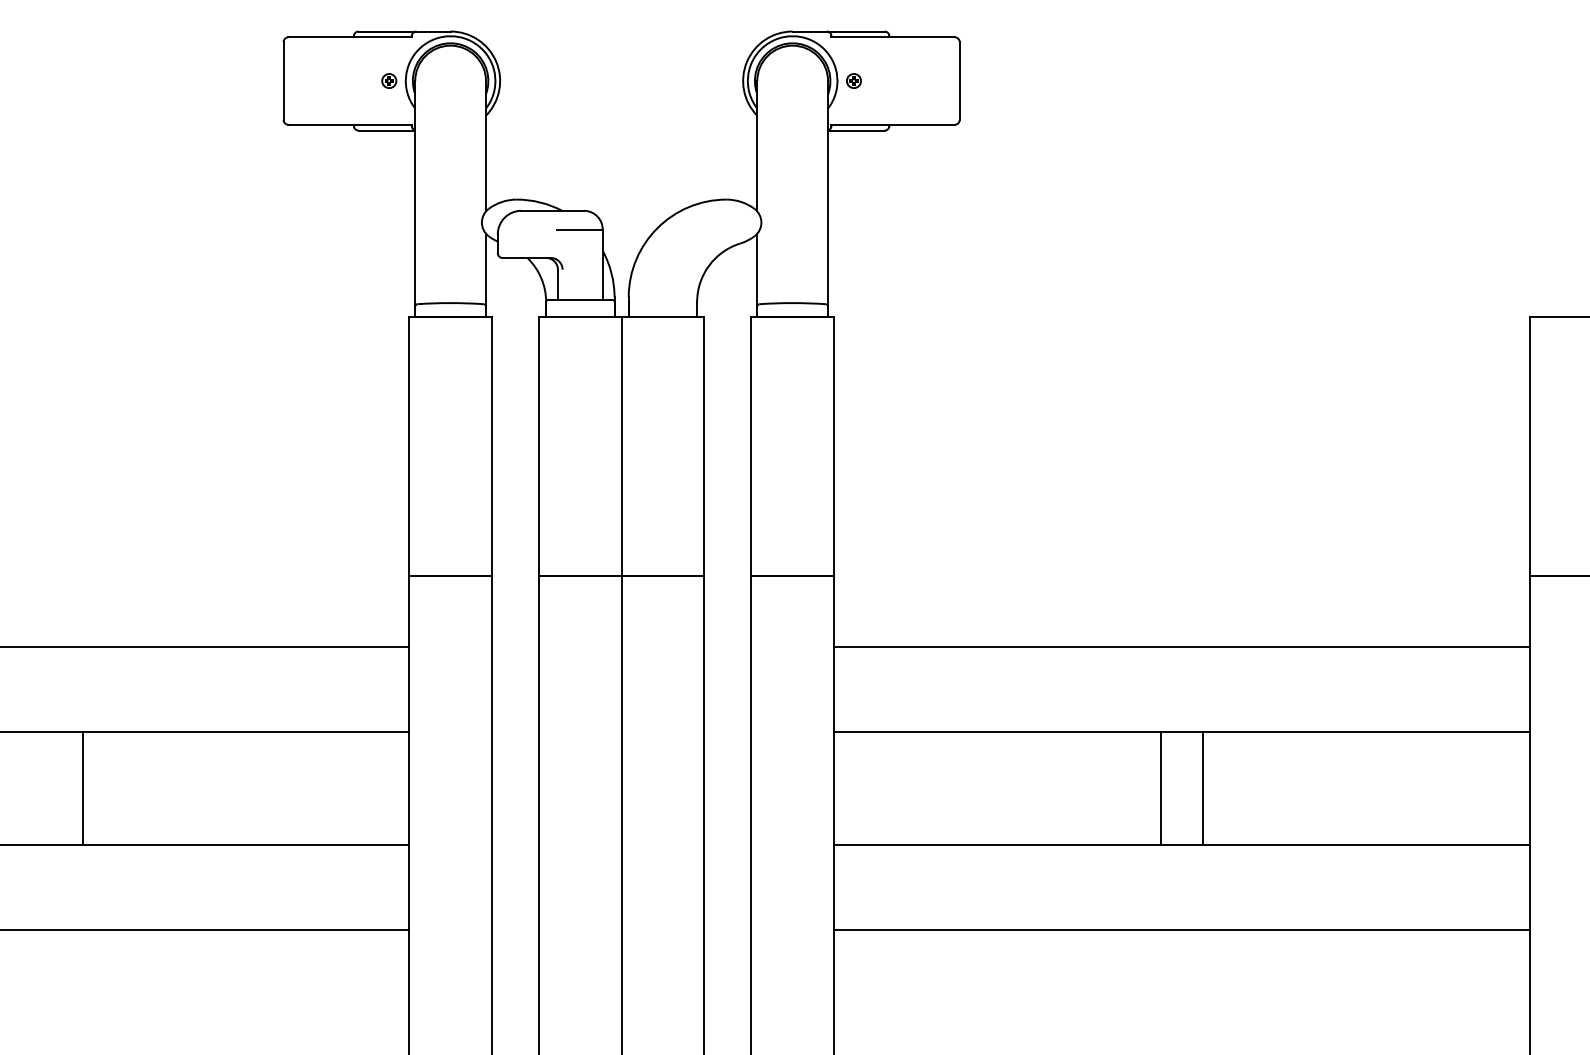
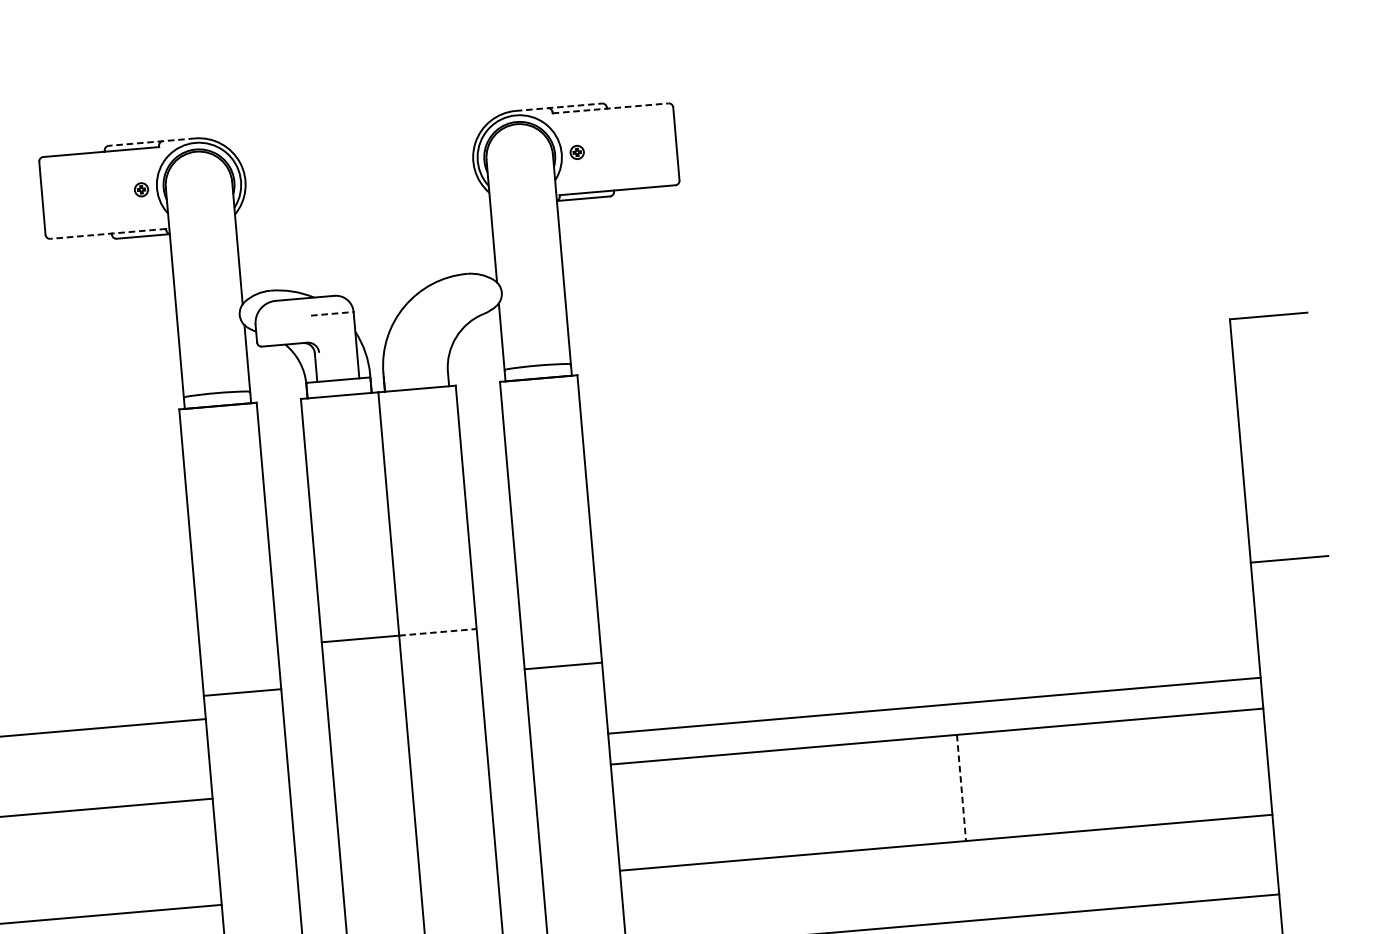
line: (404, 31) -> (151, 142), solid -> dashed
line: (838, 31) -> (558, 107), solid -> dashed
line: (893, 37) -> (610, 108), solid -> dashed
line: (350, 124) -> (108, 233), solid -> dashed
line: (579, 229) -> (331, 313), solid -> dashed
line: (450, 576) -> (242, 692), moved
line: (663, 576) -> (438, 632), solid -> dashed
line: (792, 576) -> (563, 666), moved
line: (1181, 647) -> (934, 706), moved
line: (1160, 788) -> (921, 791), removed
line: (1203, 788) -> (961, 787), solid -> dashed

